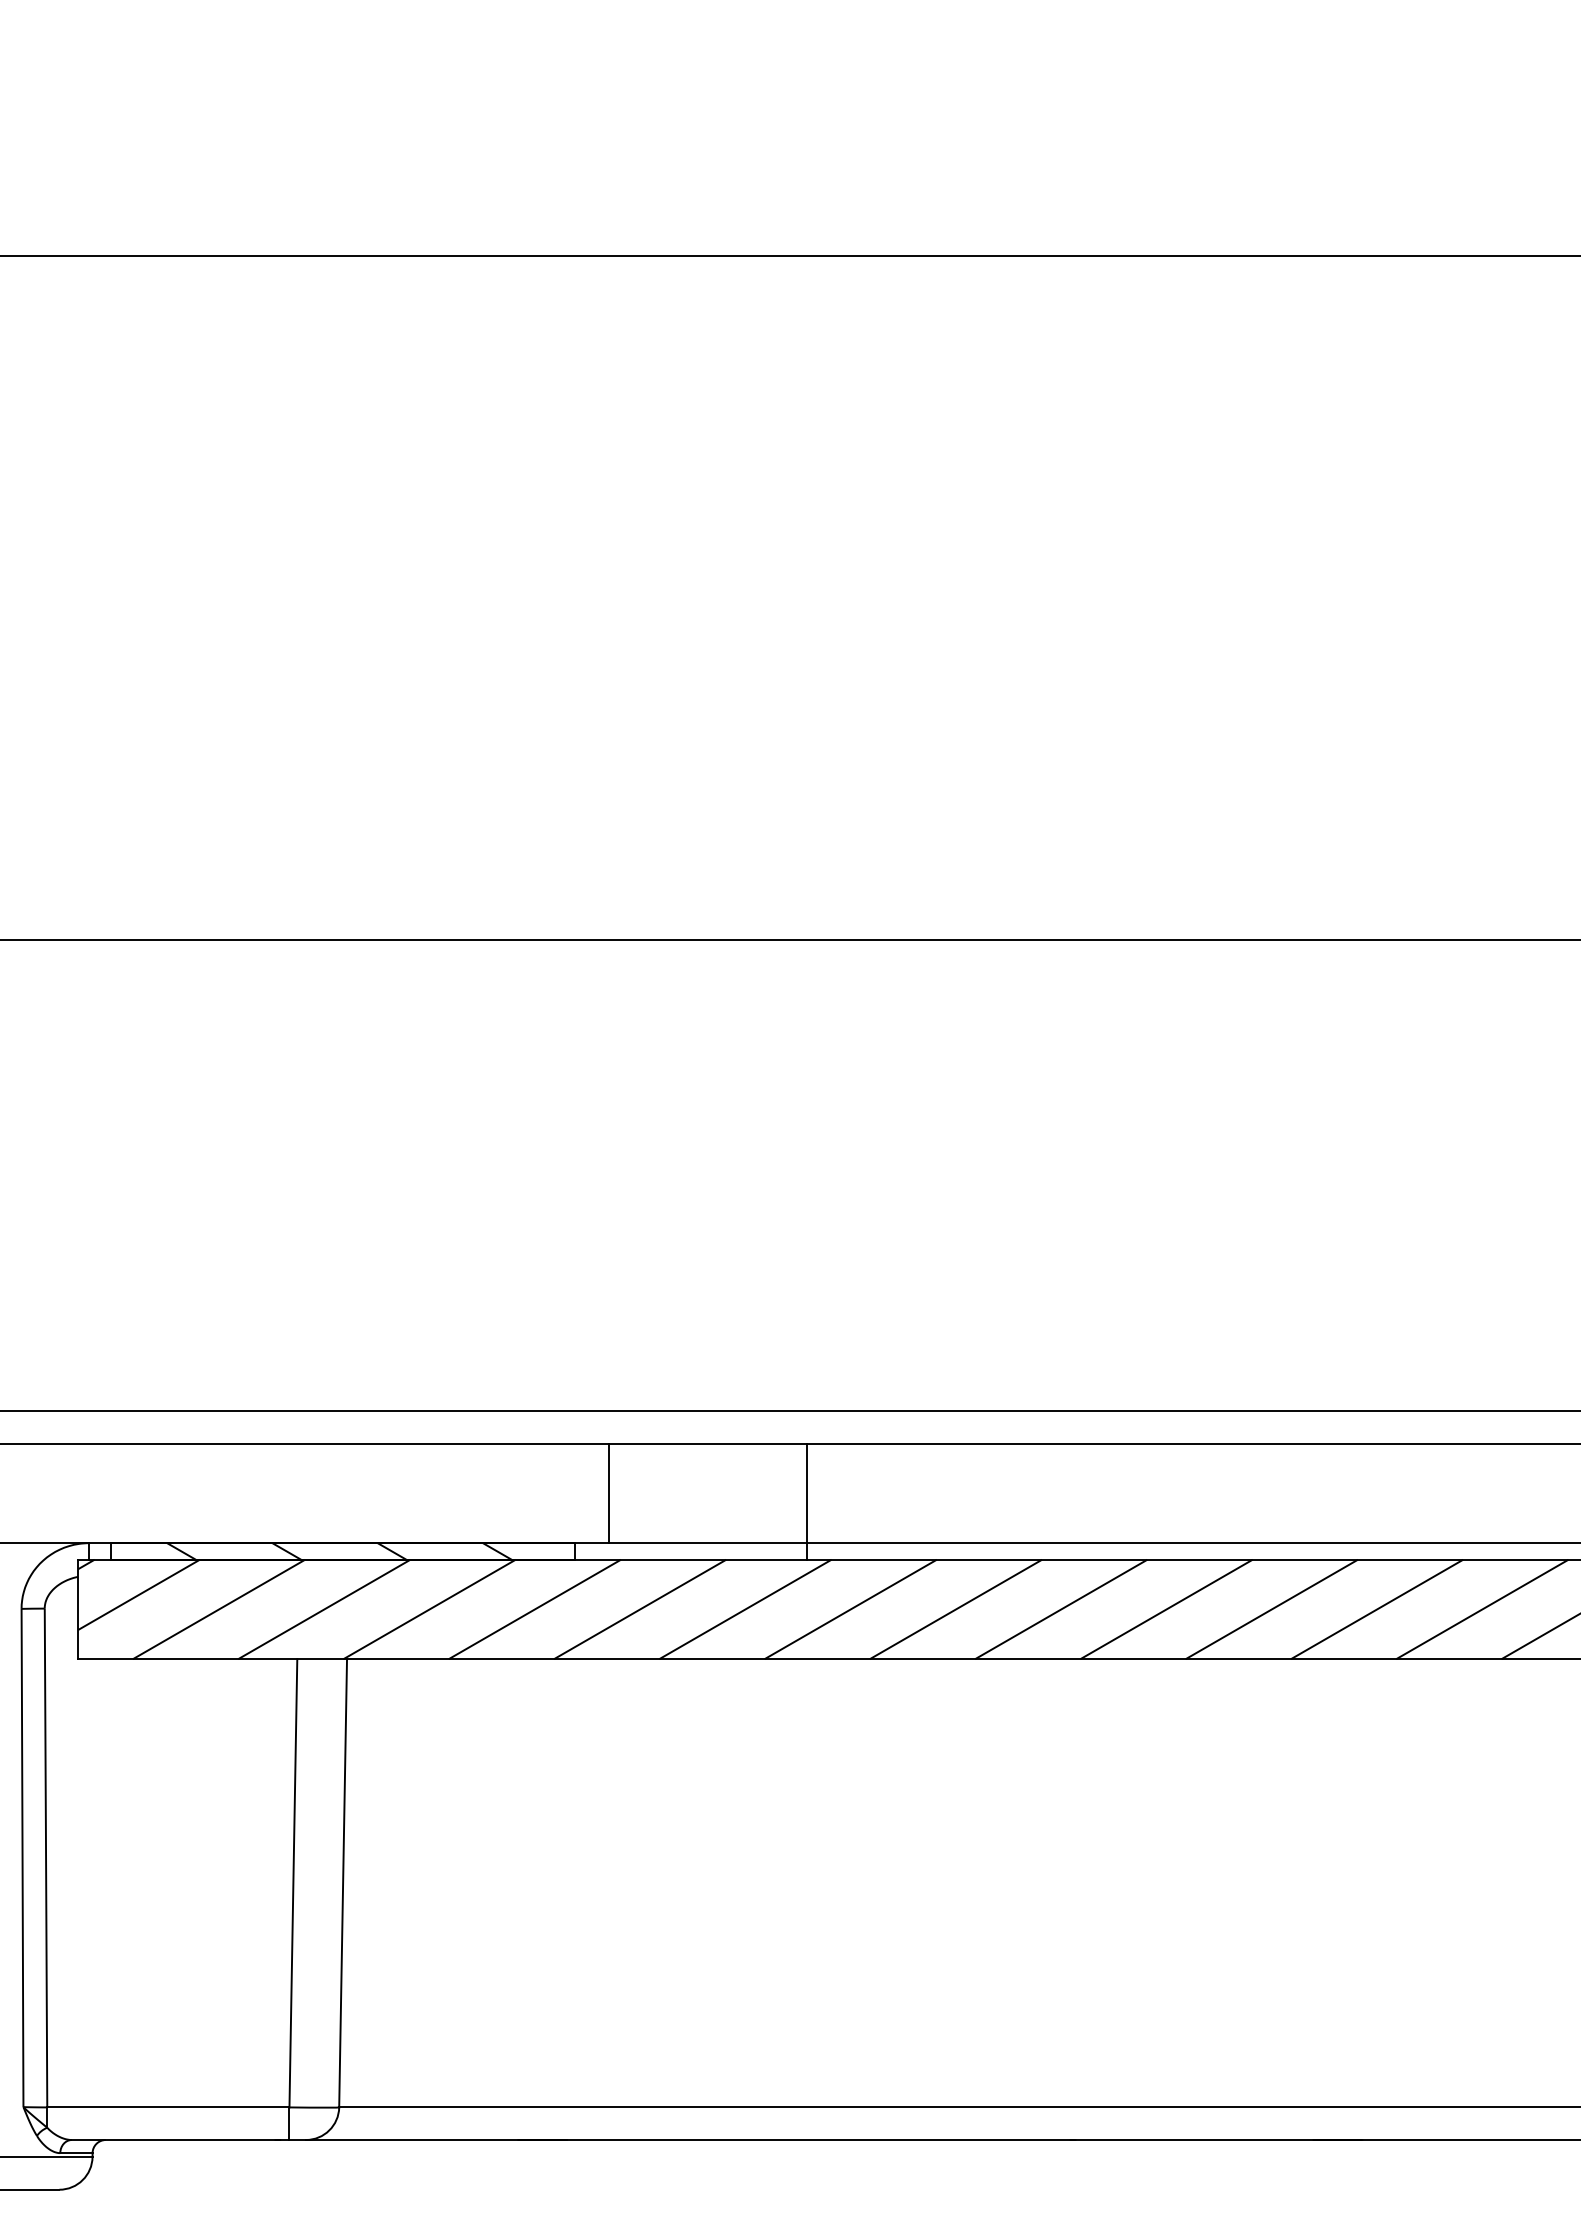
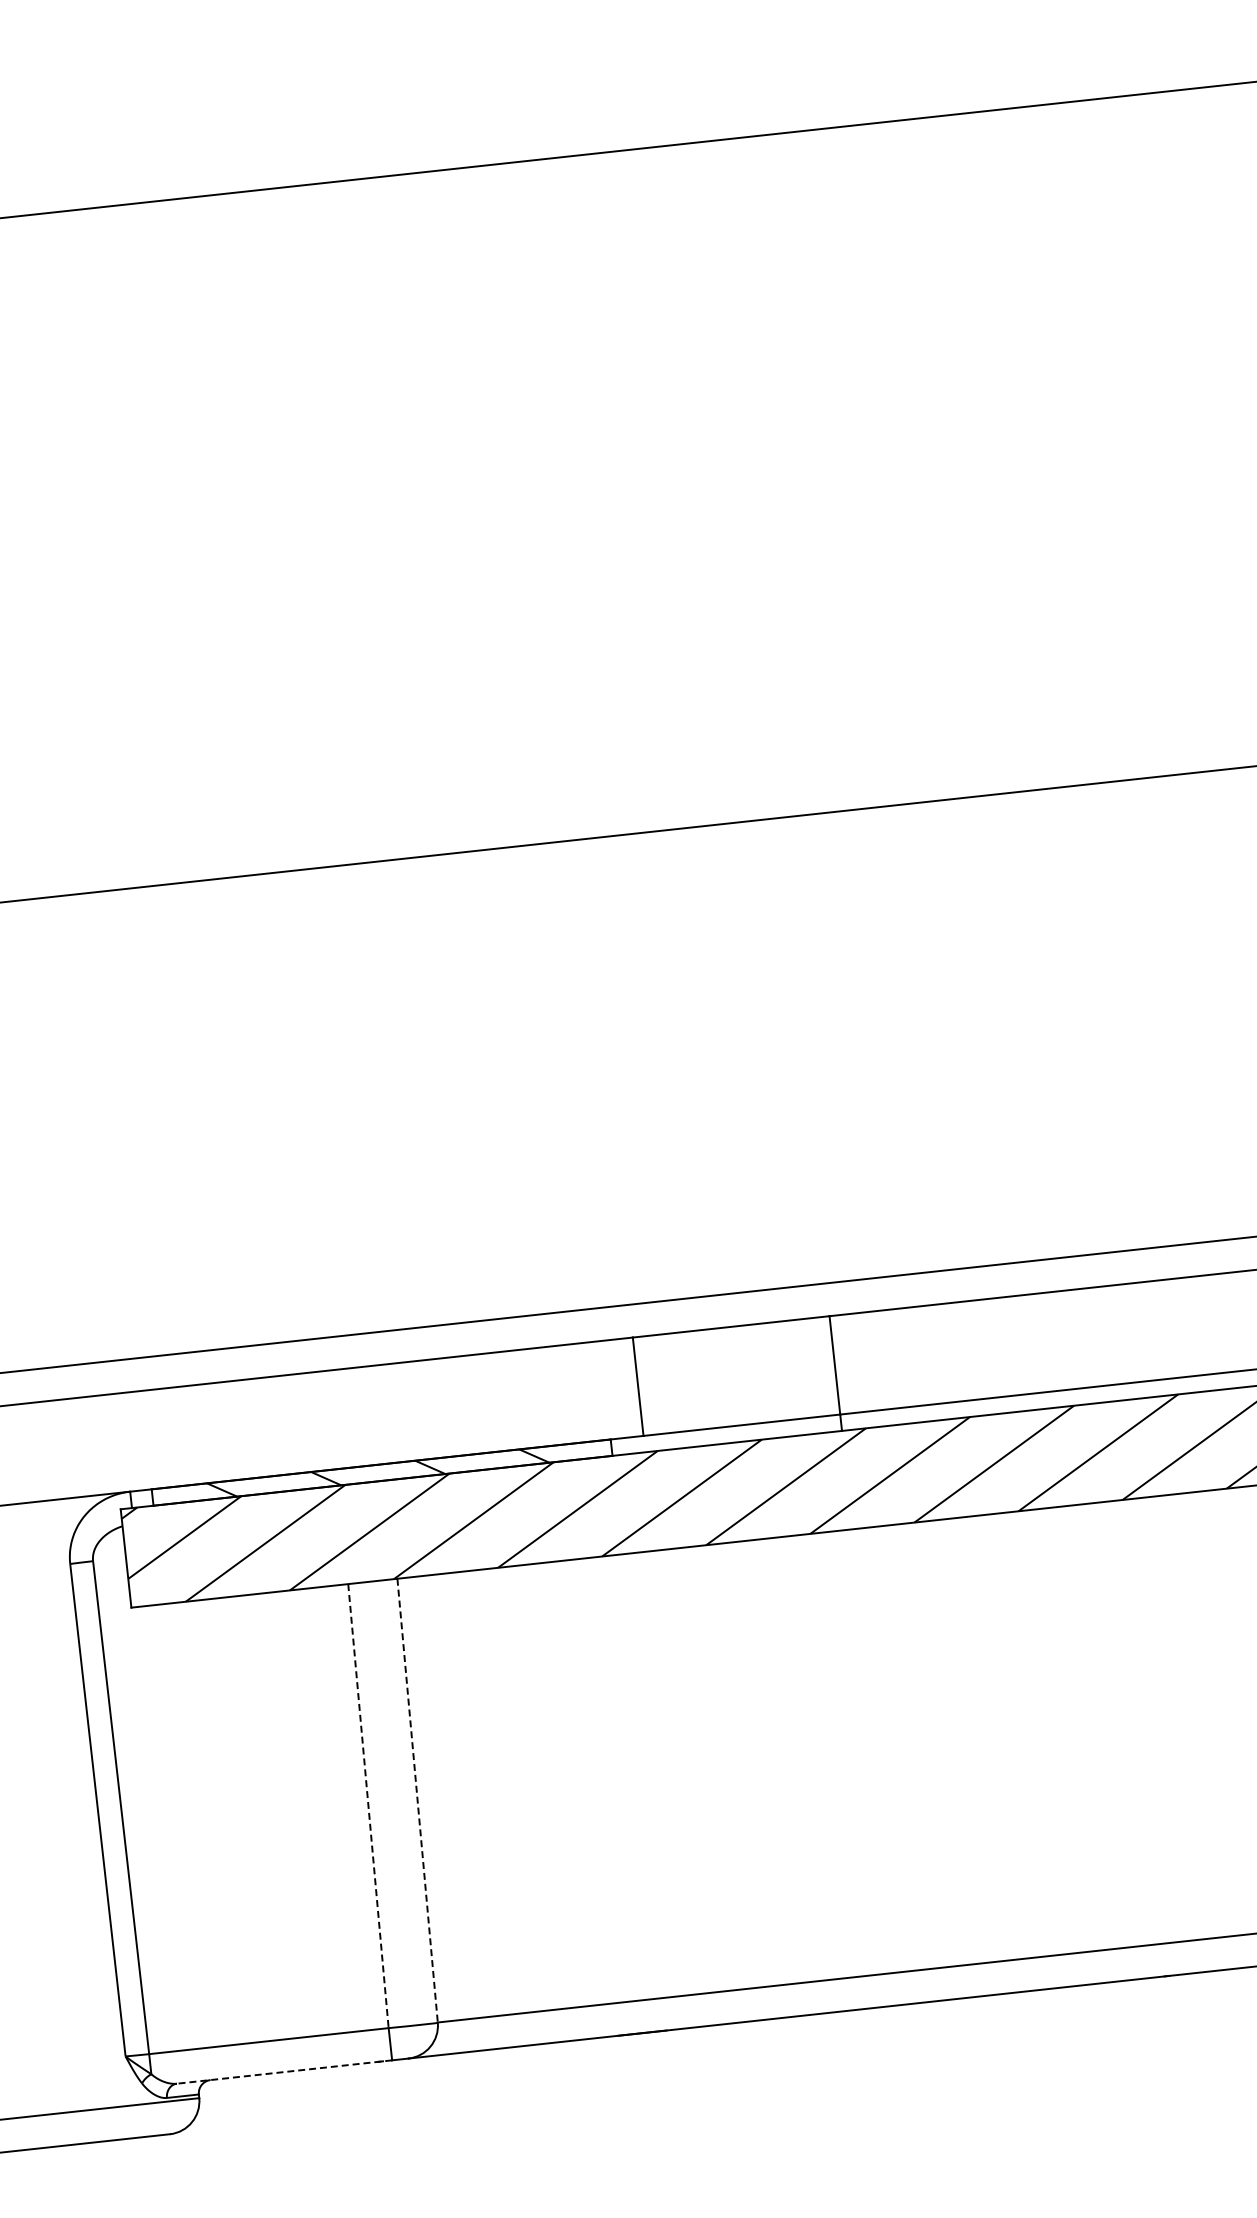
line: (293, 1883) -> (368, 1806), solid -> dashed
line: (343, 1883) -> (418, 1800), solid -> dashed
line: (180, 2140) -> (284, 2072), solid -> dashed

